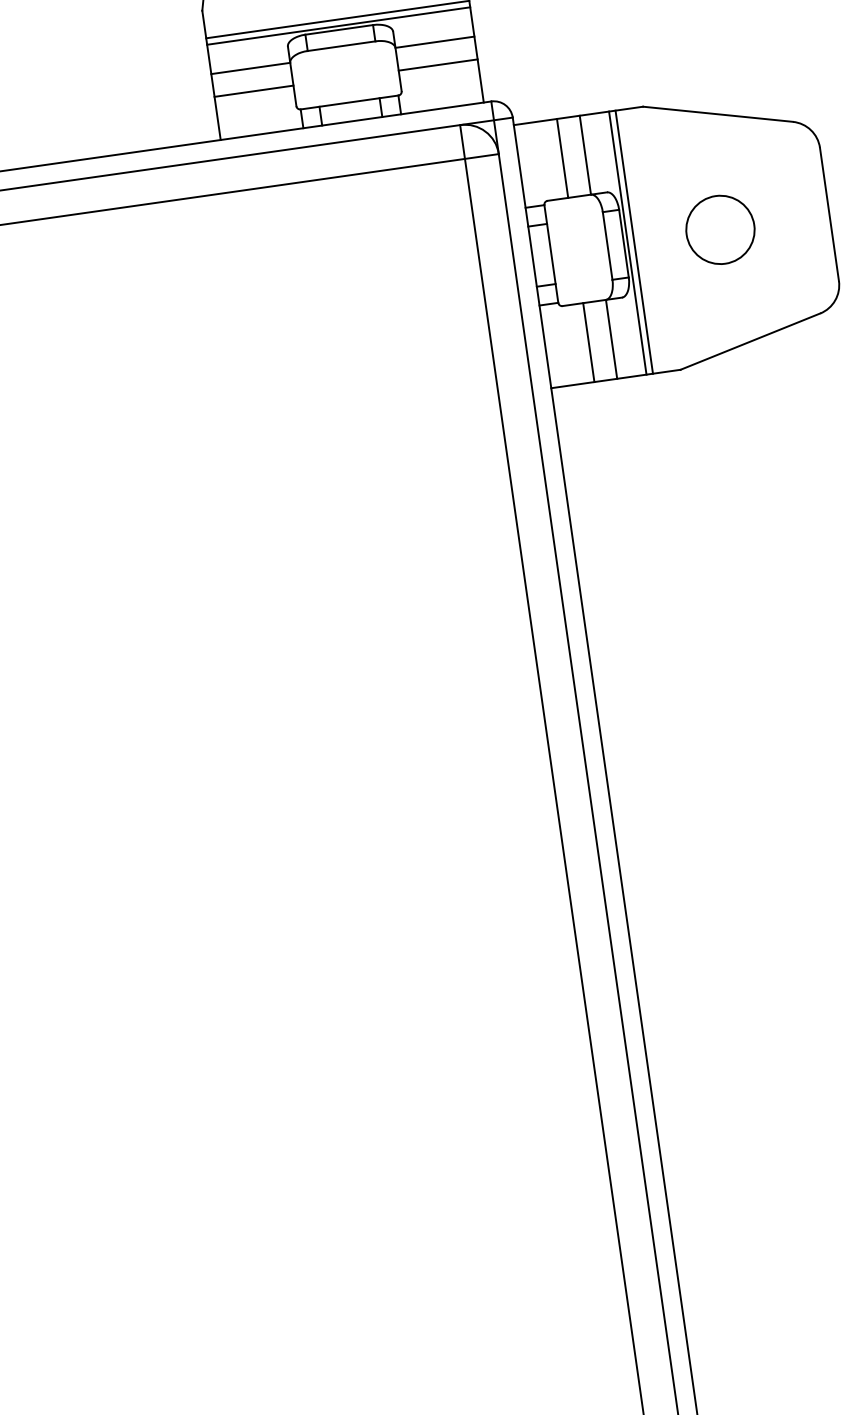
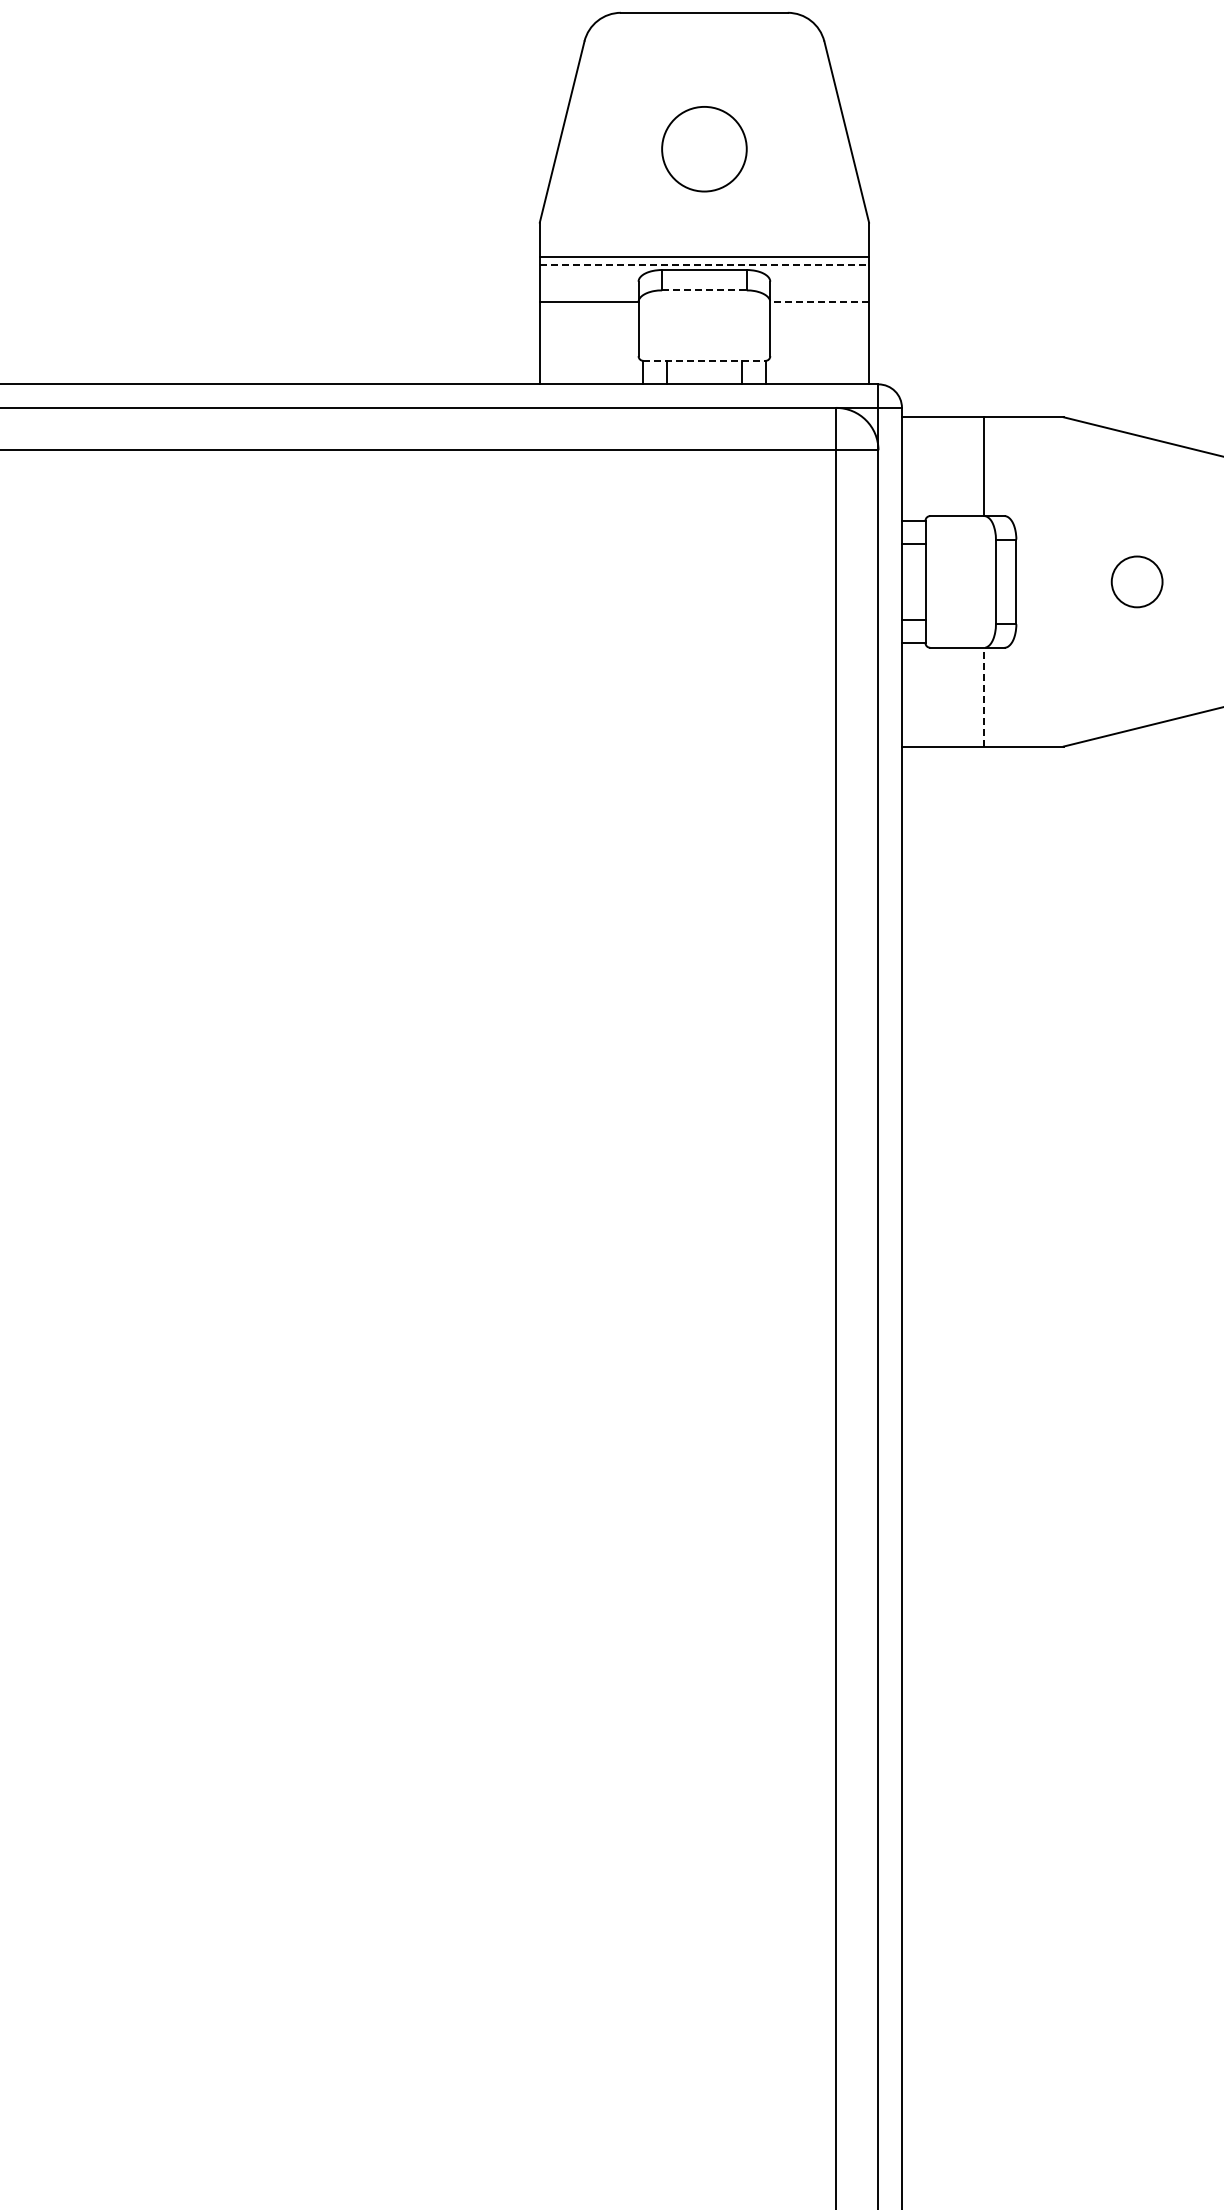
line: (338, 26) -> (704, 265), solid -> dashed
line: (434, 41) -> (819, 301), solid -> dashed
line: (341, 46) -> (704, 290), solid -> dashed
line: (438, 65) -> (819, 330), removed
line: (253, 91) -> (588, 330), removed
line: (349, 102) -> (704, 360), solid -> dashed
line: (562, 158) -> (955, 466), removed
circle: (719, 229) -> (1136, 581), size x0.6
line: (634, 241) -> (1029, 581), removed
line: (628, 242) -> (1021, 581), removed
line: (611, 338) -> (984, 696), solid -> dashed
line: (588, 342) -> (955, 696), removed

